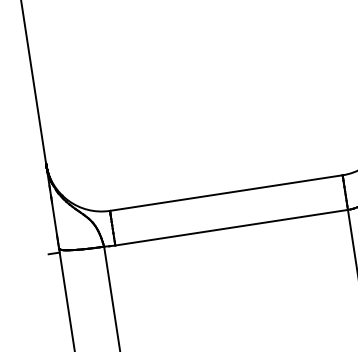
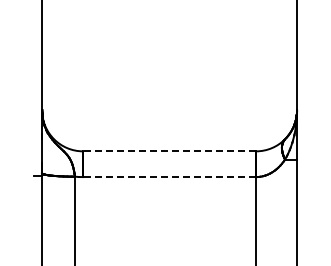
line: (226, 193) -> (169, 151), solid -> dashed
line: (231, 228) -> (169, 177), solid -> dashed

